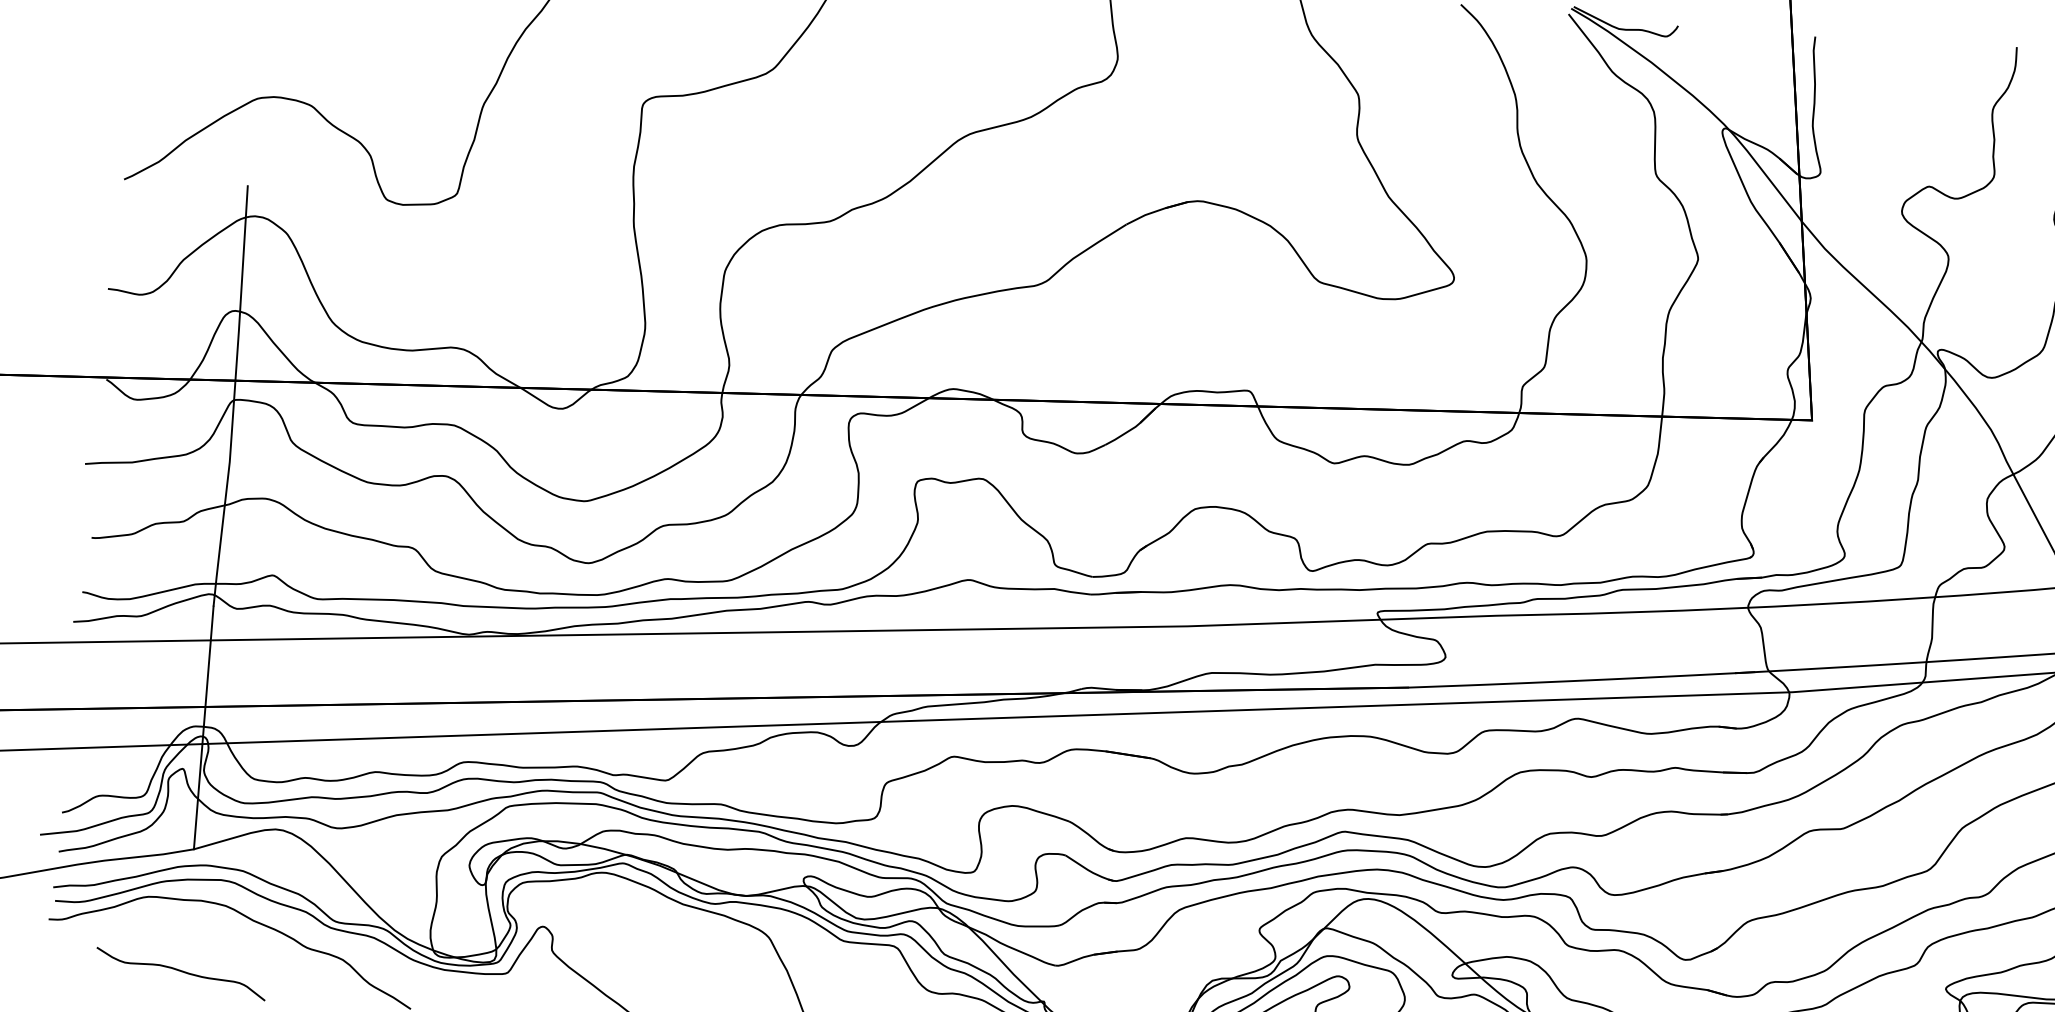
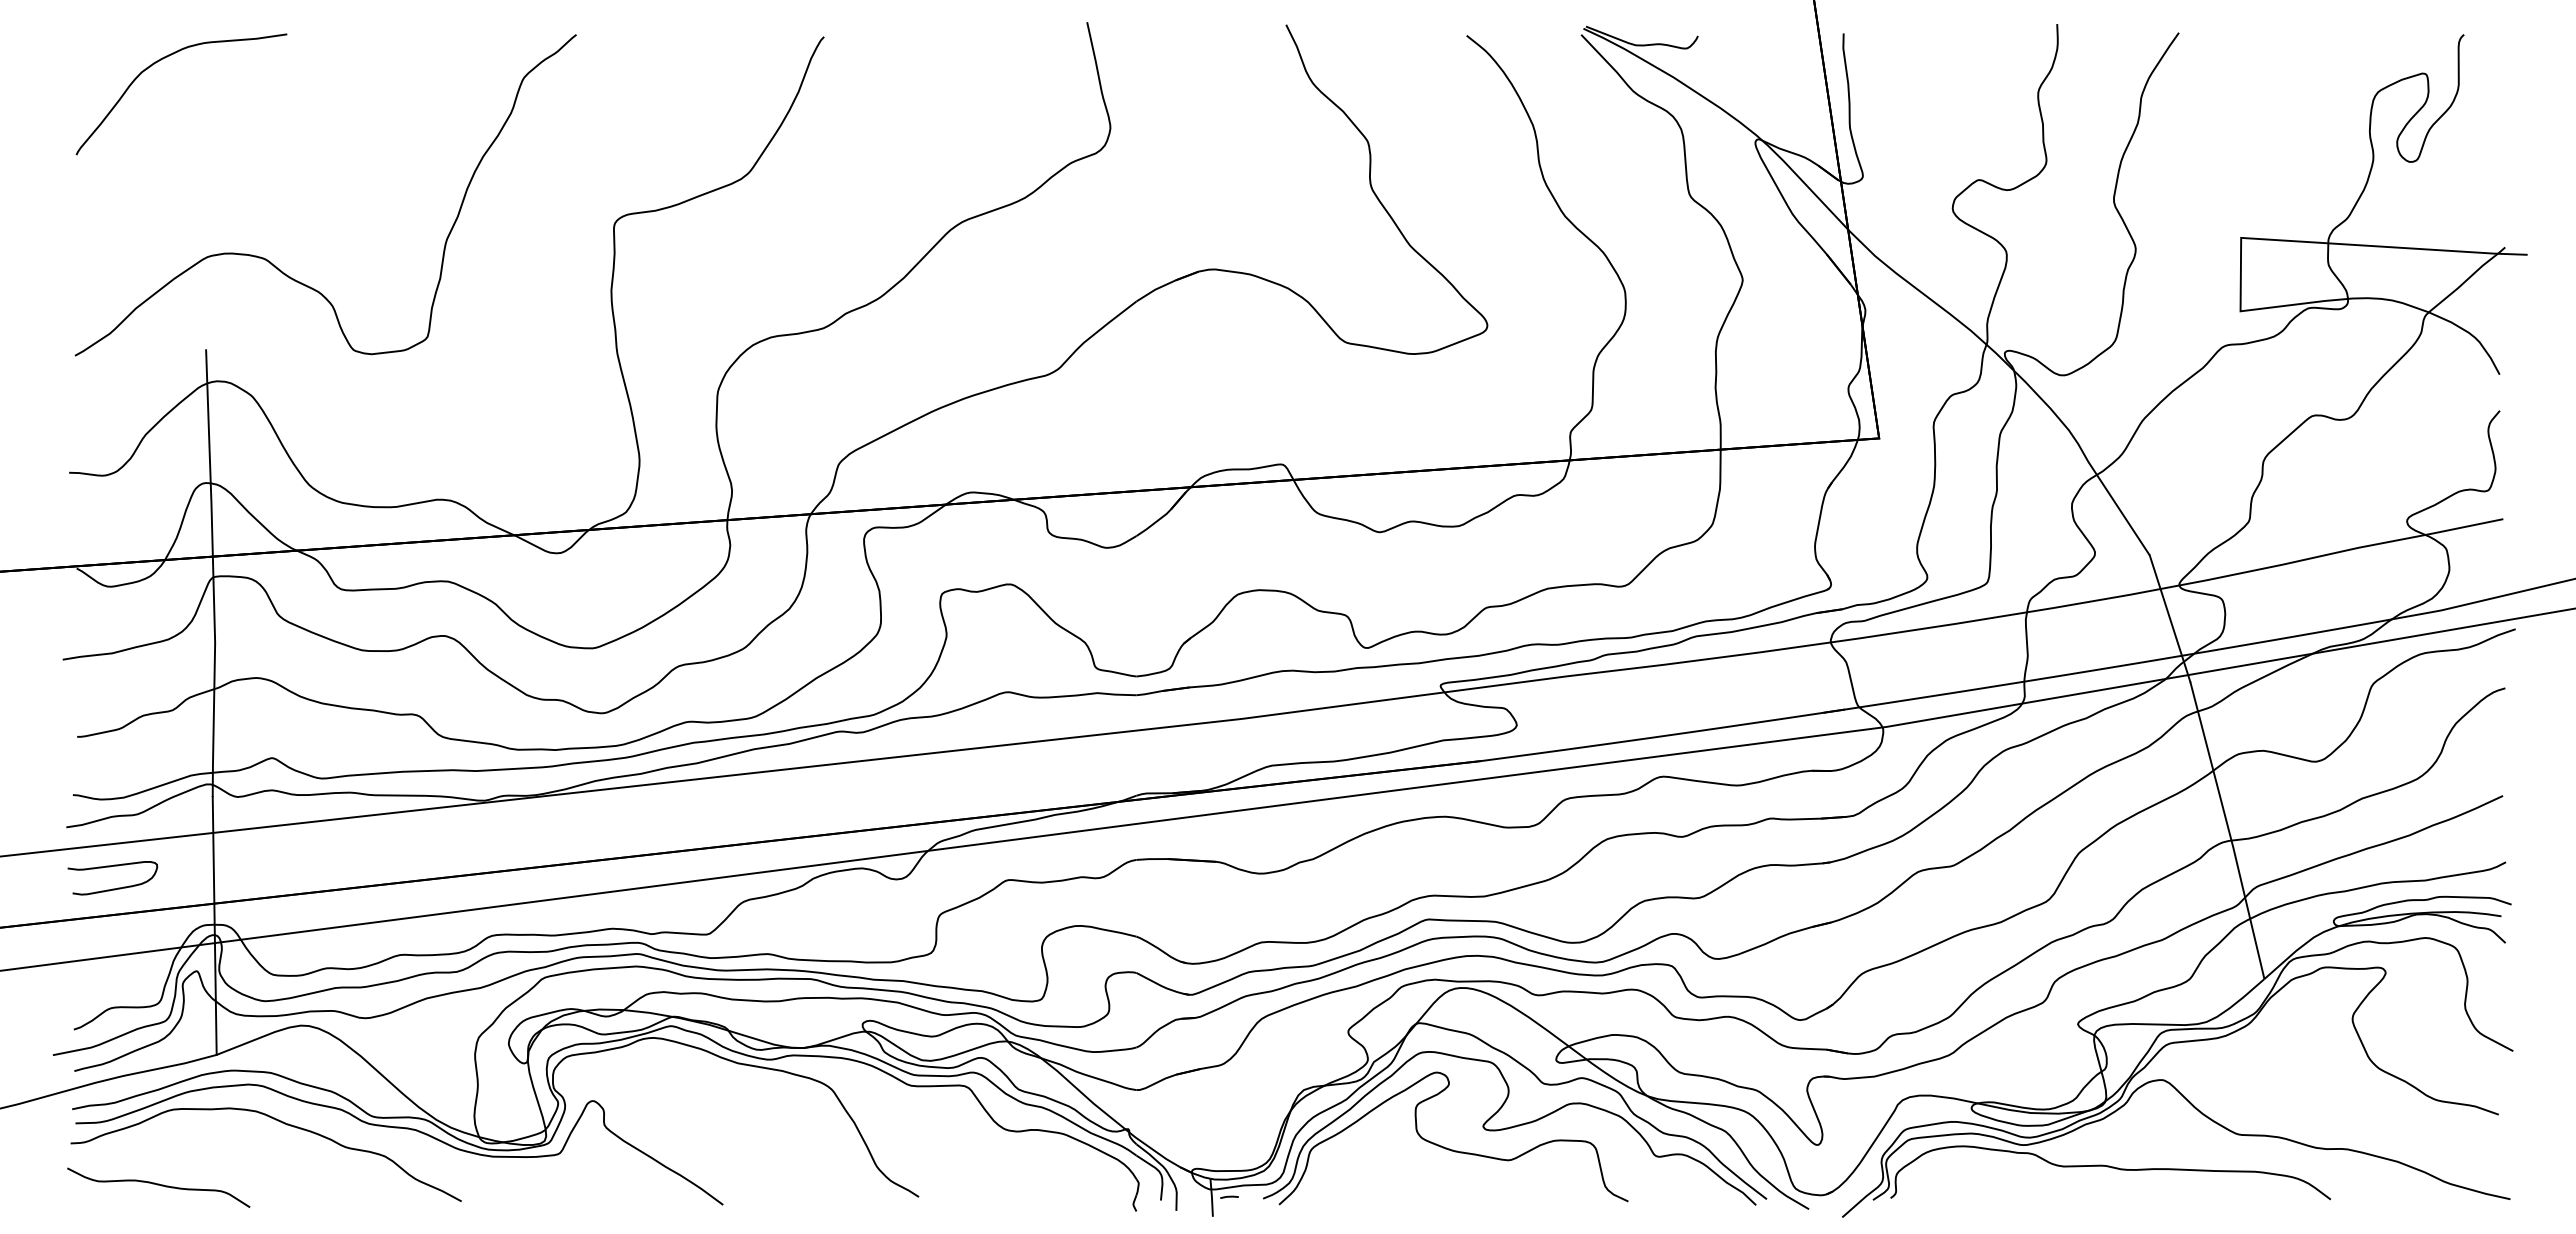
curve: (111, 683) -> (112, 888), added
curve: (181, 971) -> (158, 1185), moved

